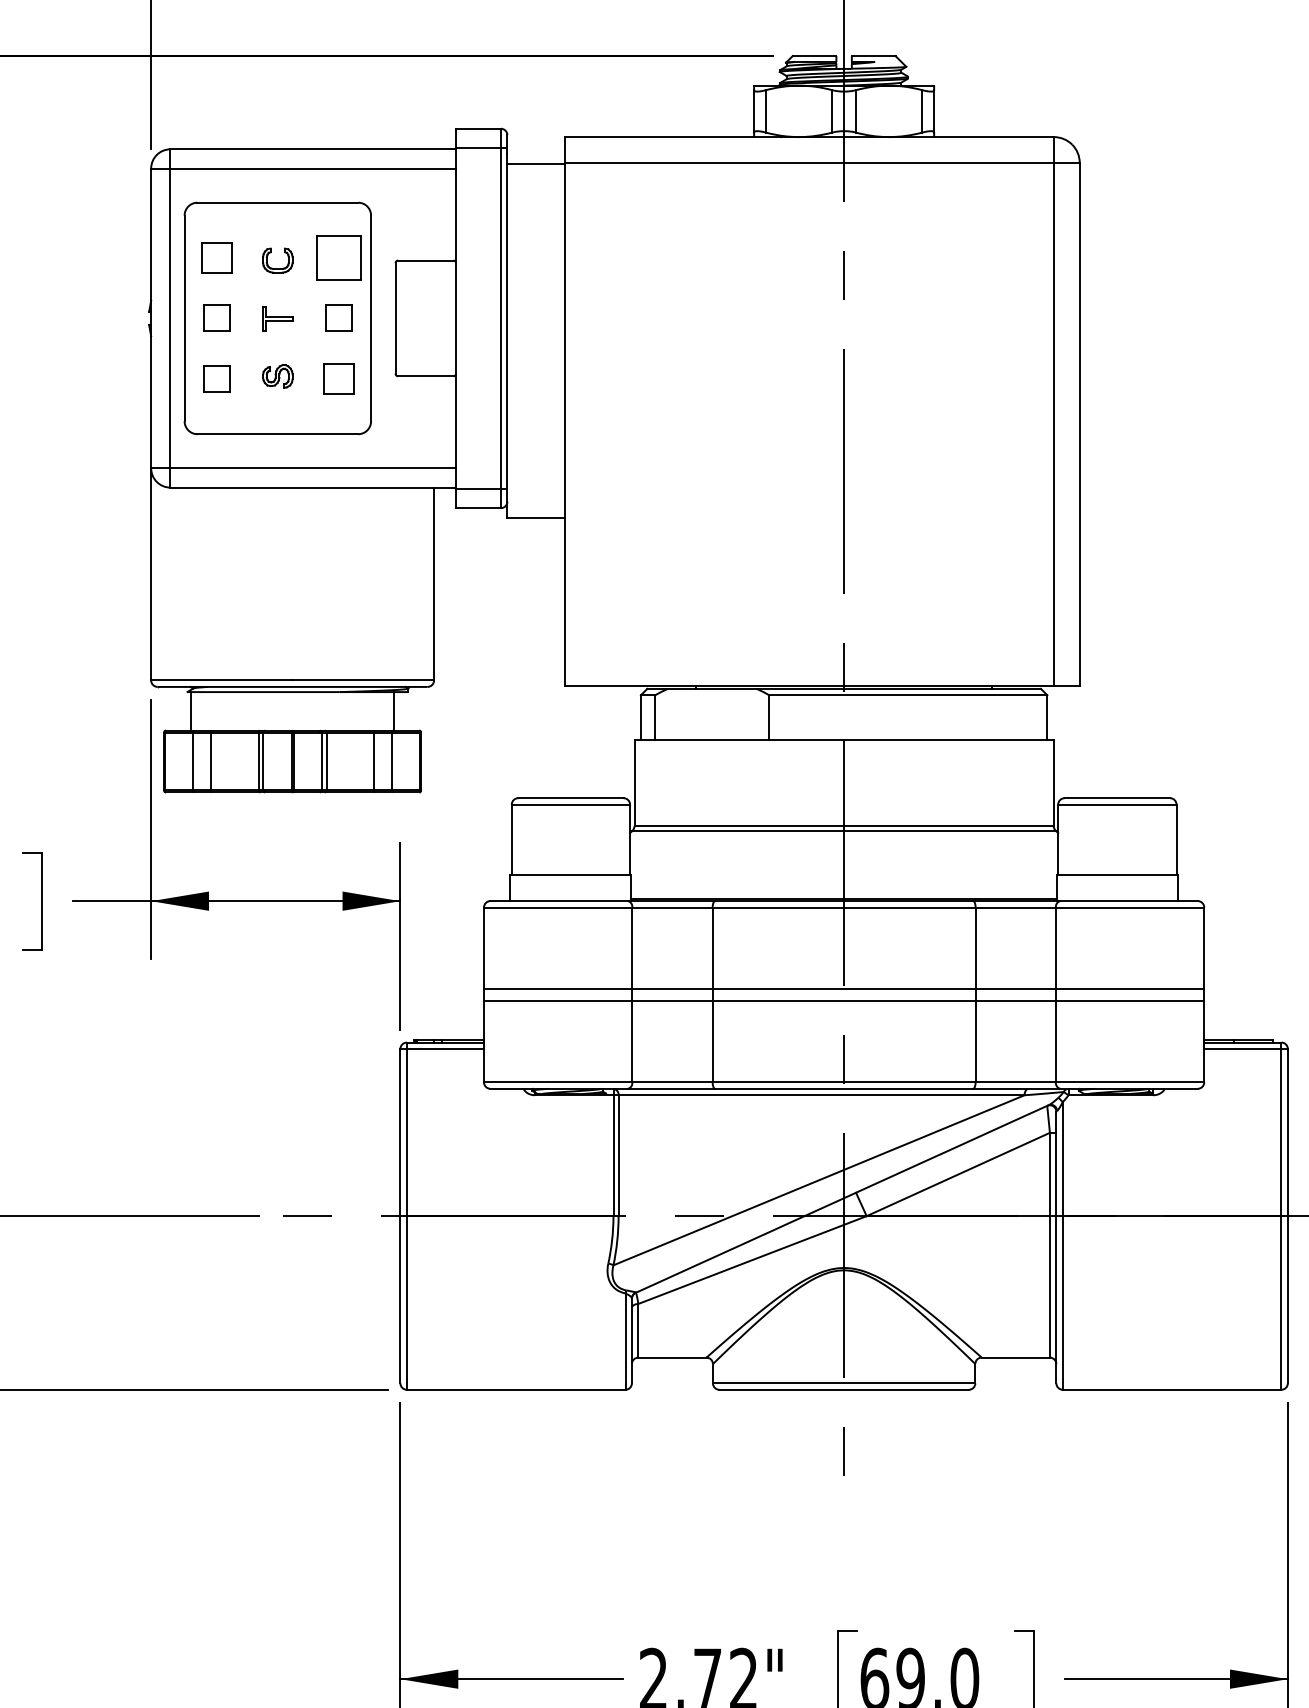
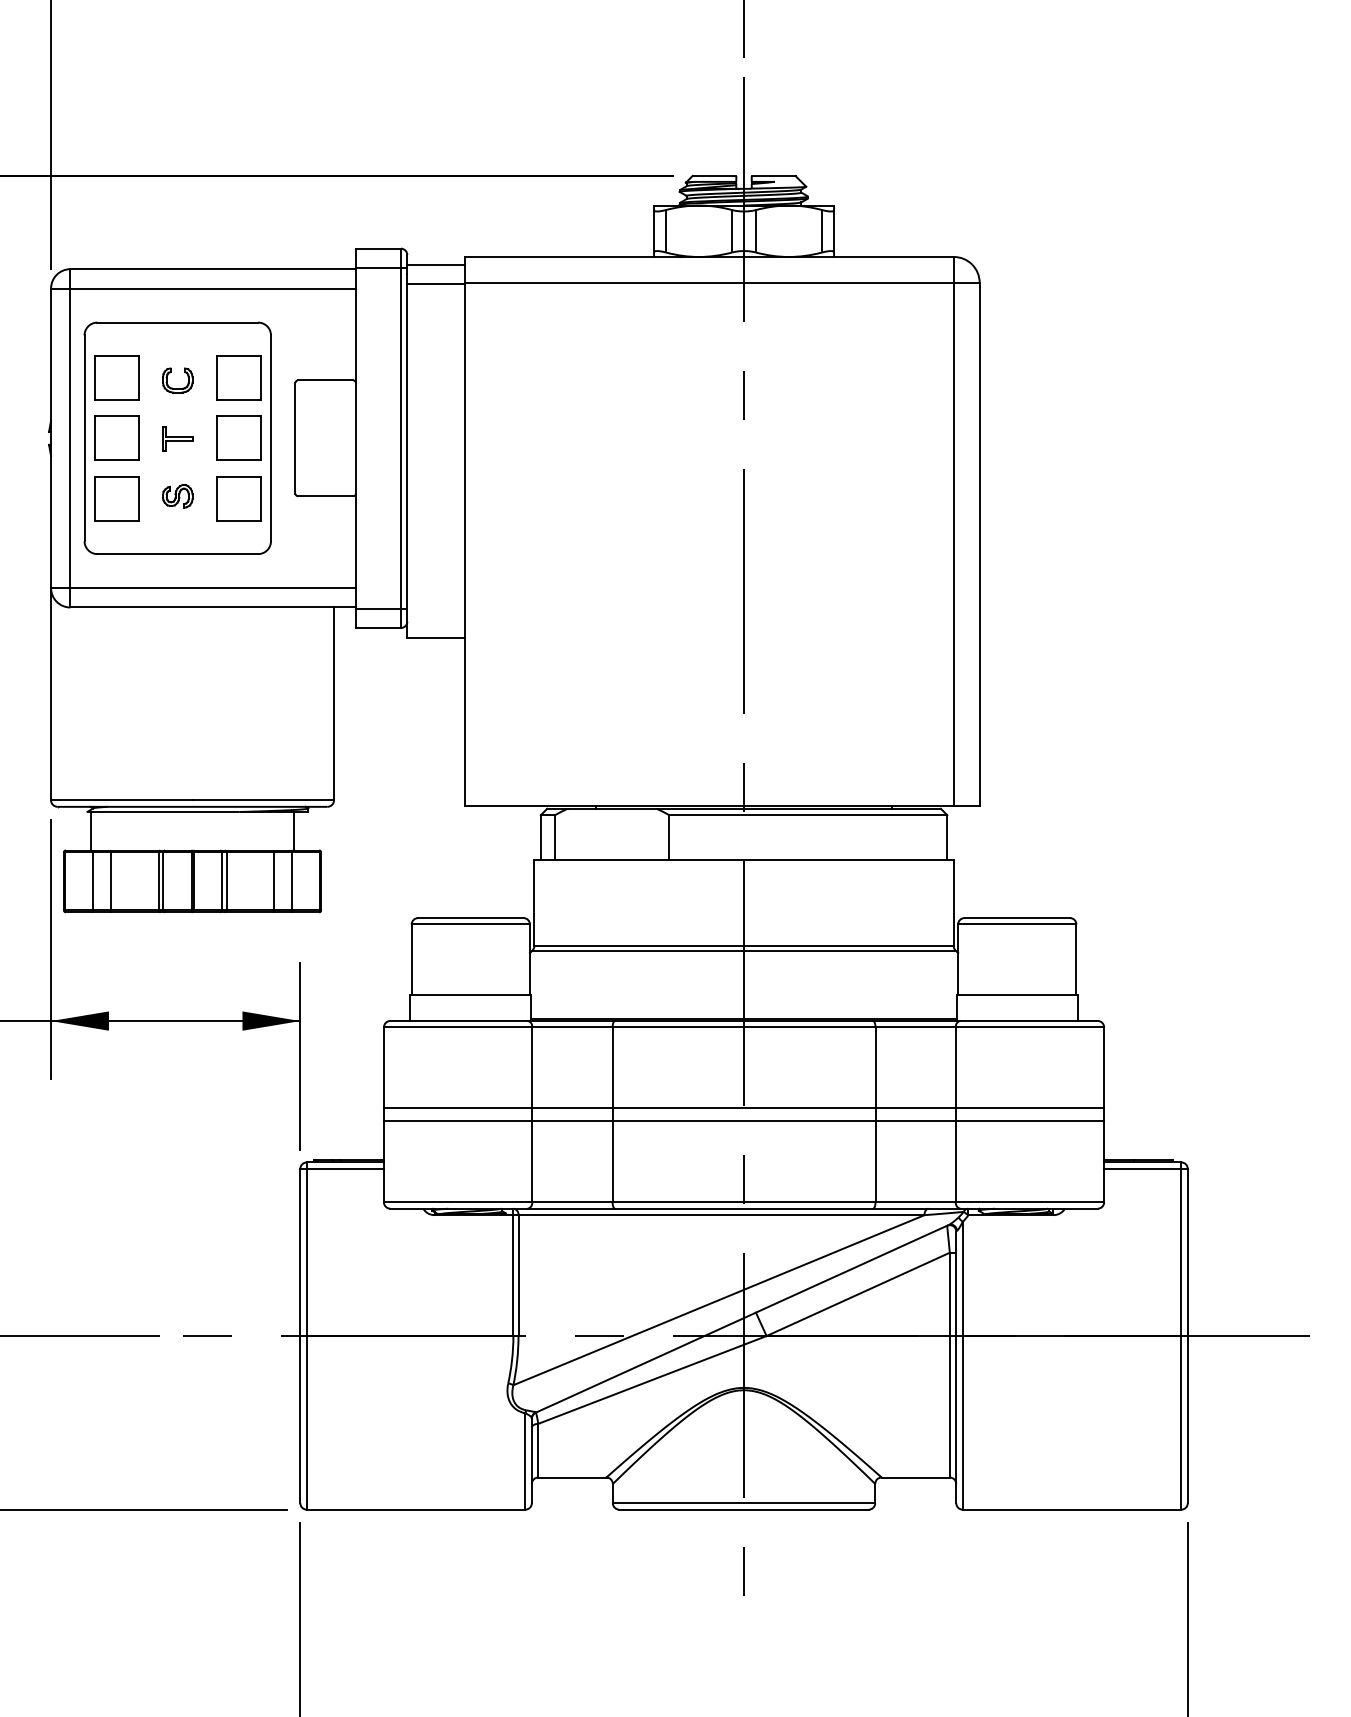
line: (536, 144) -> (436, 264), added
part: (216, 257) -> (116, 377), size x1.43
part: (216, 317) -> (116, 437), size x1.67
part: (338, 317) -> (238, 437), size x1.67
part: (216, 378) -> (116, 498), size x1.67
part: (338, 378) -> (238, 498), size x1.43

